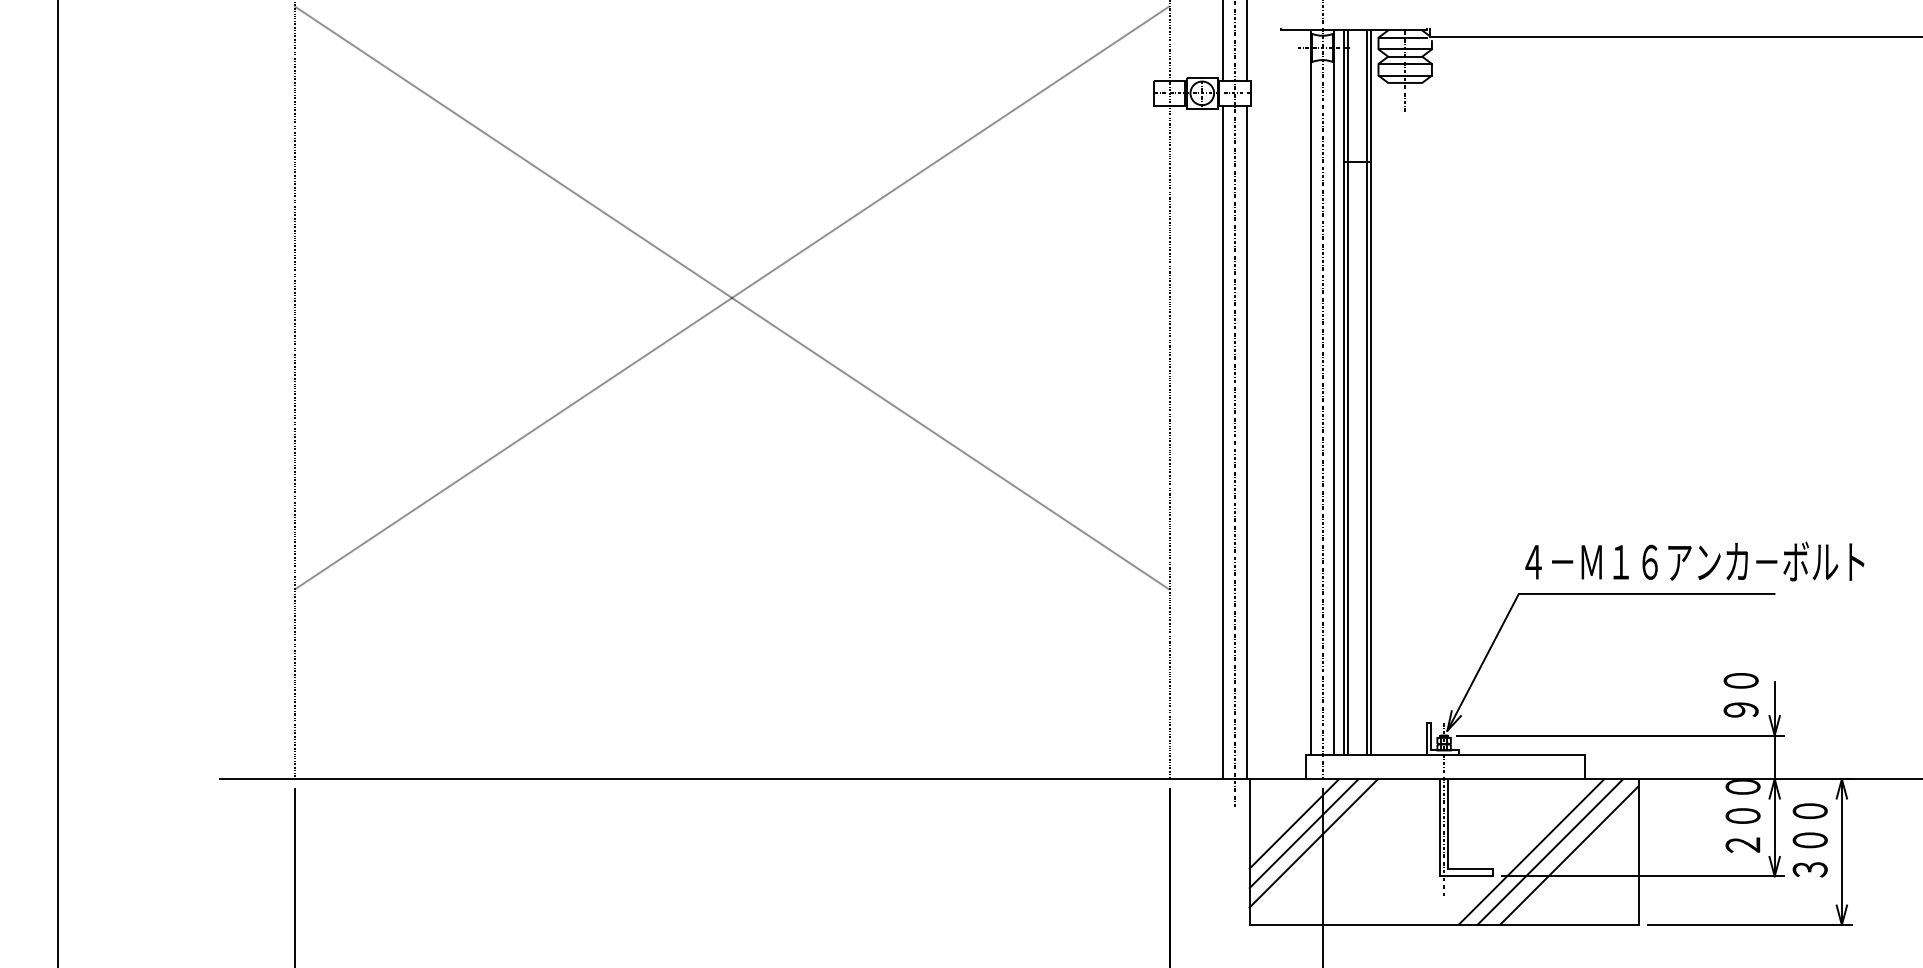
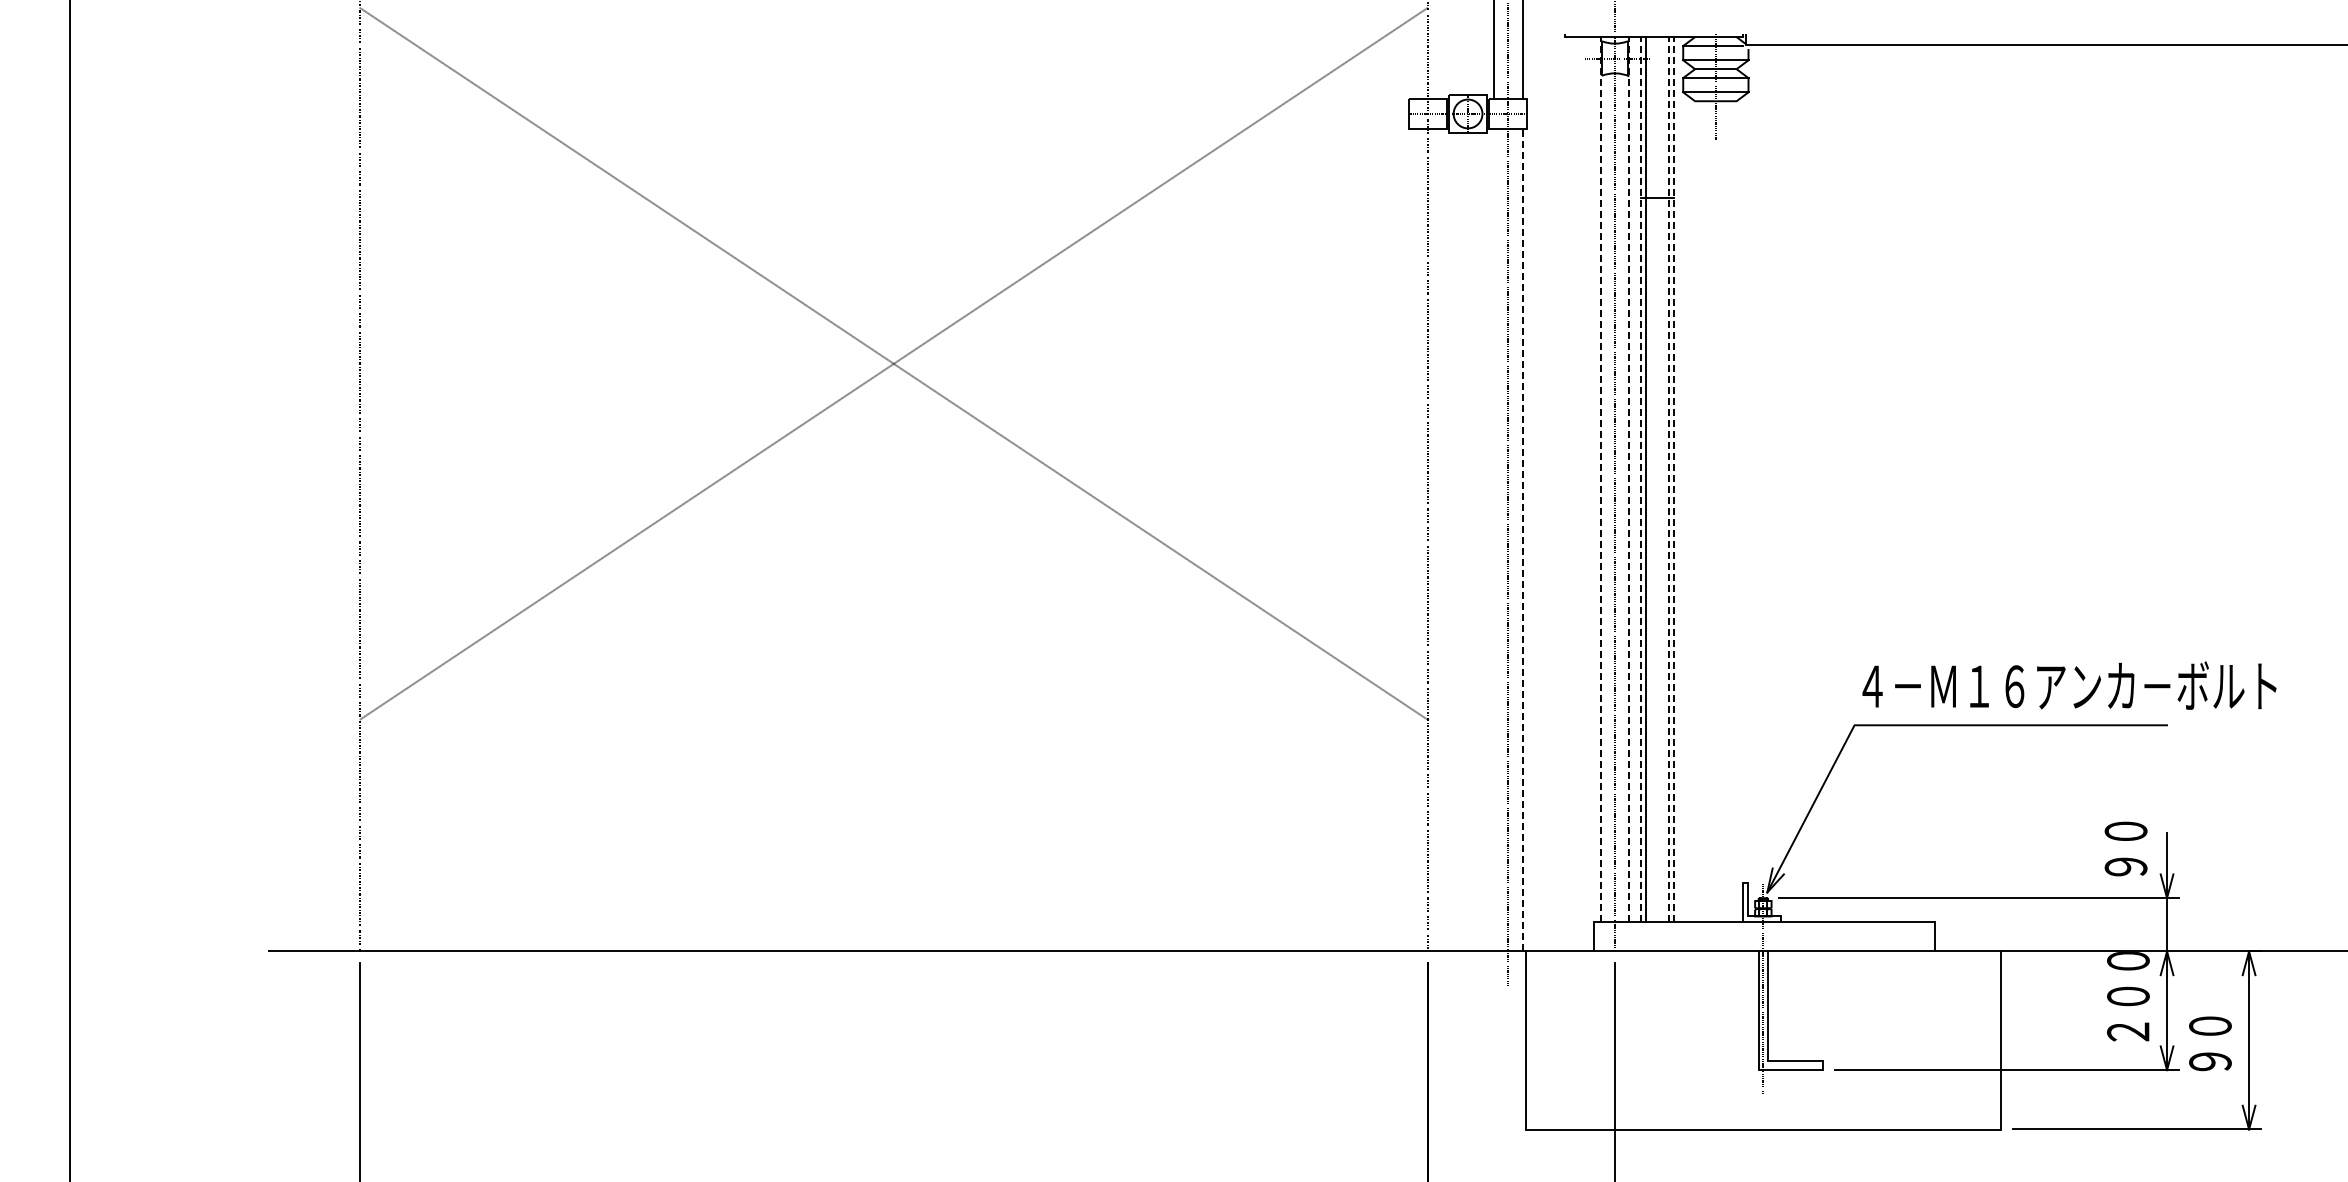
line: (1310, 391) -> (1600, 478), solid -> dashed
line: (1334, 391) -> (1629, 478), solid -> dashed
line: (1343, 391) -> (1640, 478), solid -> dashed
line: (1366, 391) -> (1668, 478), solid -> dashed
line: (1371, 391) -> (1674, 478), solid -> dashed
line: (1223, 441) -> (1493, 539), removed
line: (1246, 441) -> (1522, 539), solid -> dashed
line: (1294, 823) -> (1580, 1005), removed
line: (1303, 833) -> (1591, 1017), removed
text: (1810, 840) -> (2210, 1026), ３００ -> ９０
line: (1313, 843) -> (1603, 1029), removed
line: (1531, 852) -> (1869, 1040), removed
line: (1549, 852) -> (1892, 1040), removed
line: (1568, 855) -> (1915, 1044), removed

